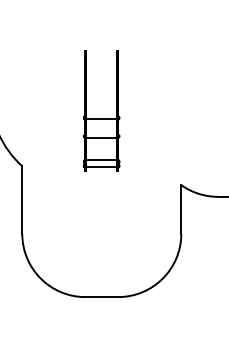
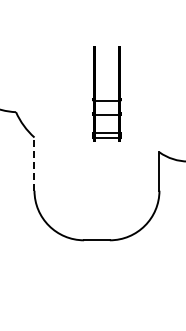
part: (101, 119) -> (106, 100), moved
line: (22, 200) -> (34, 164), solid -> dashed

